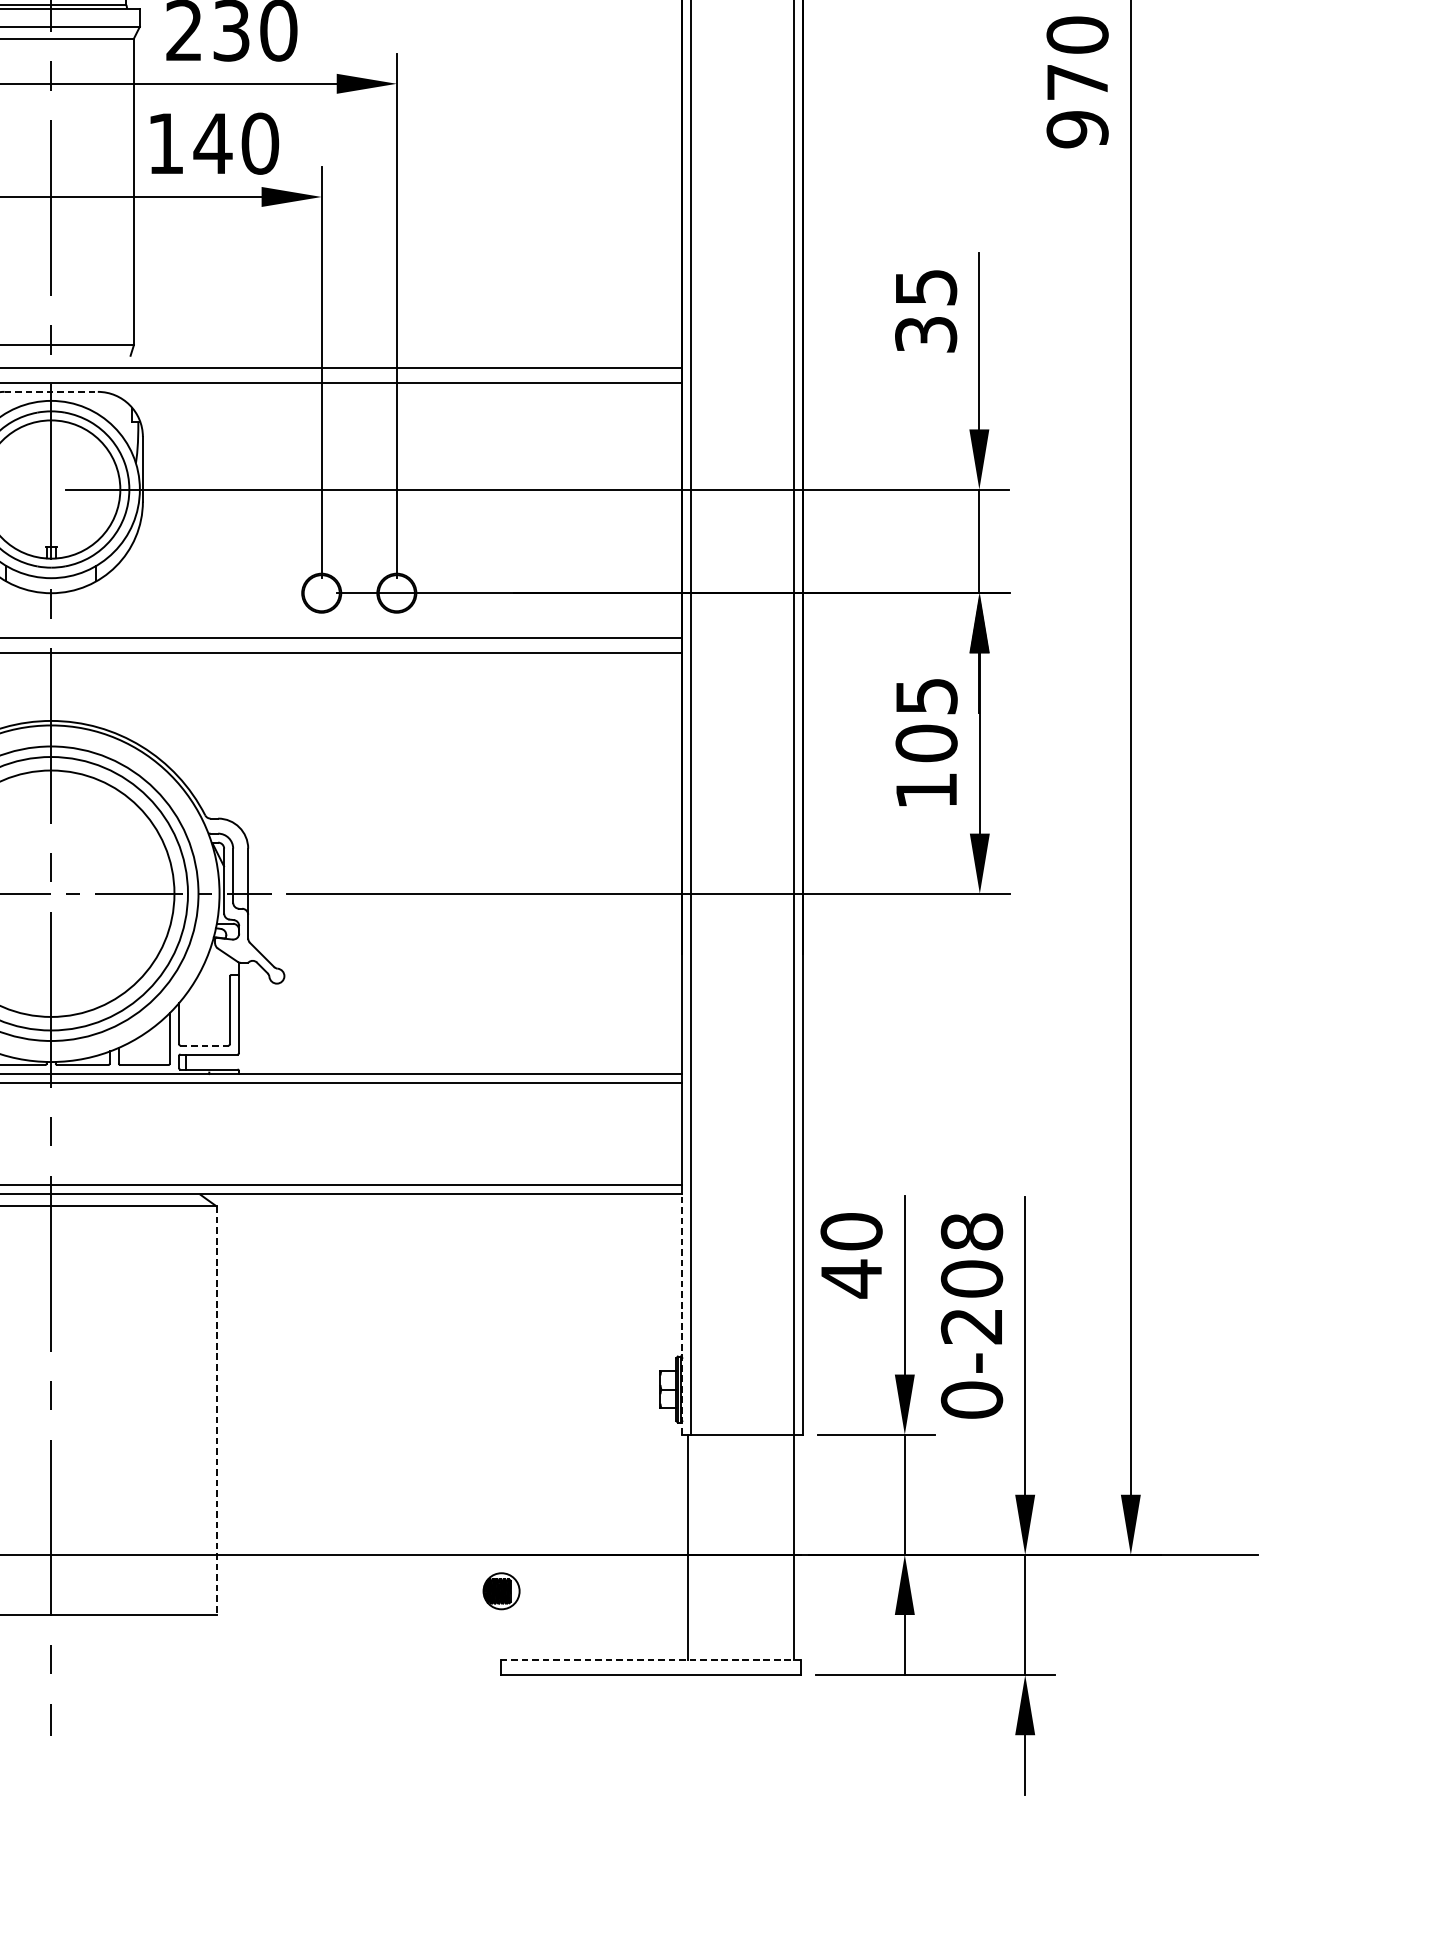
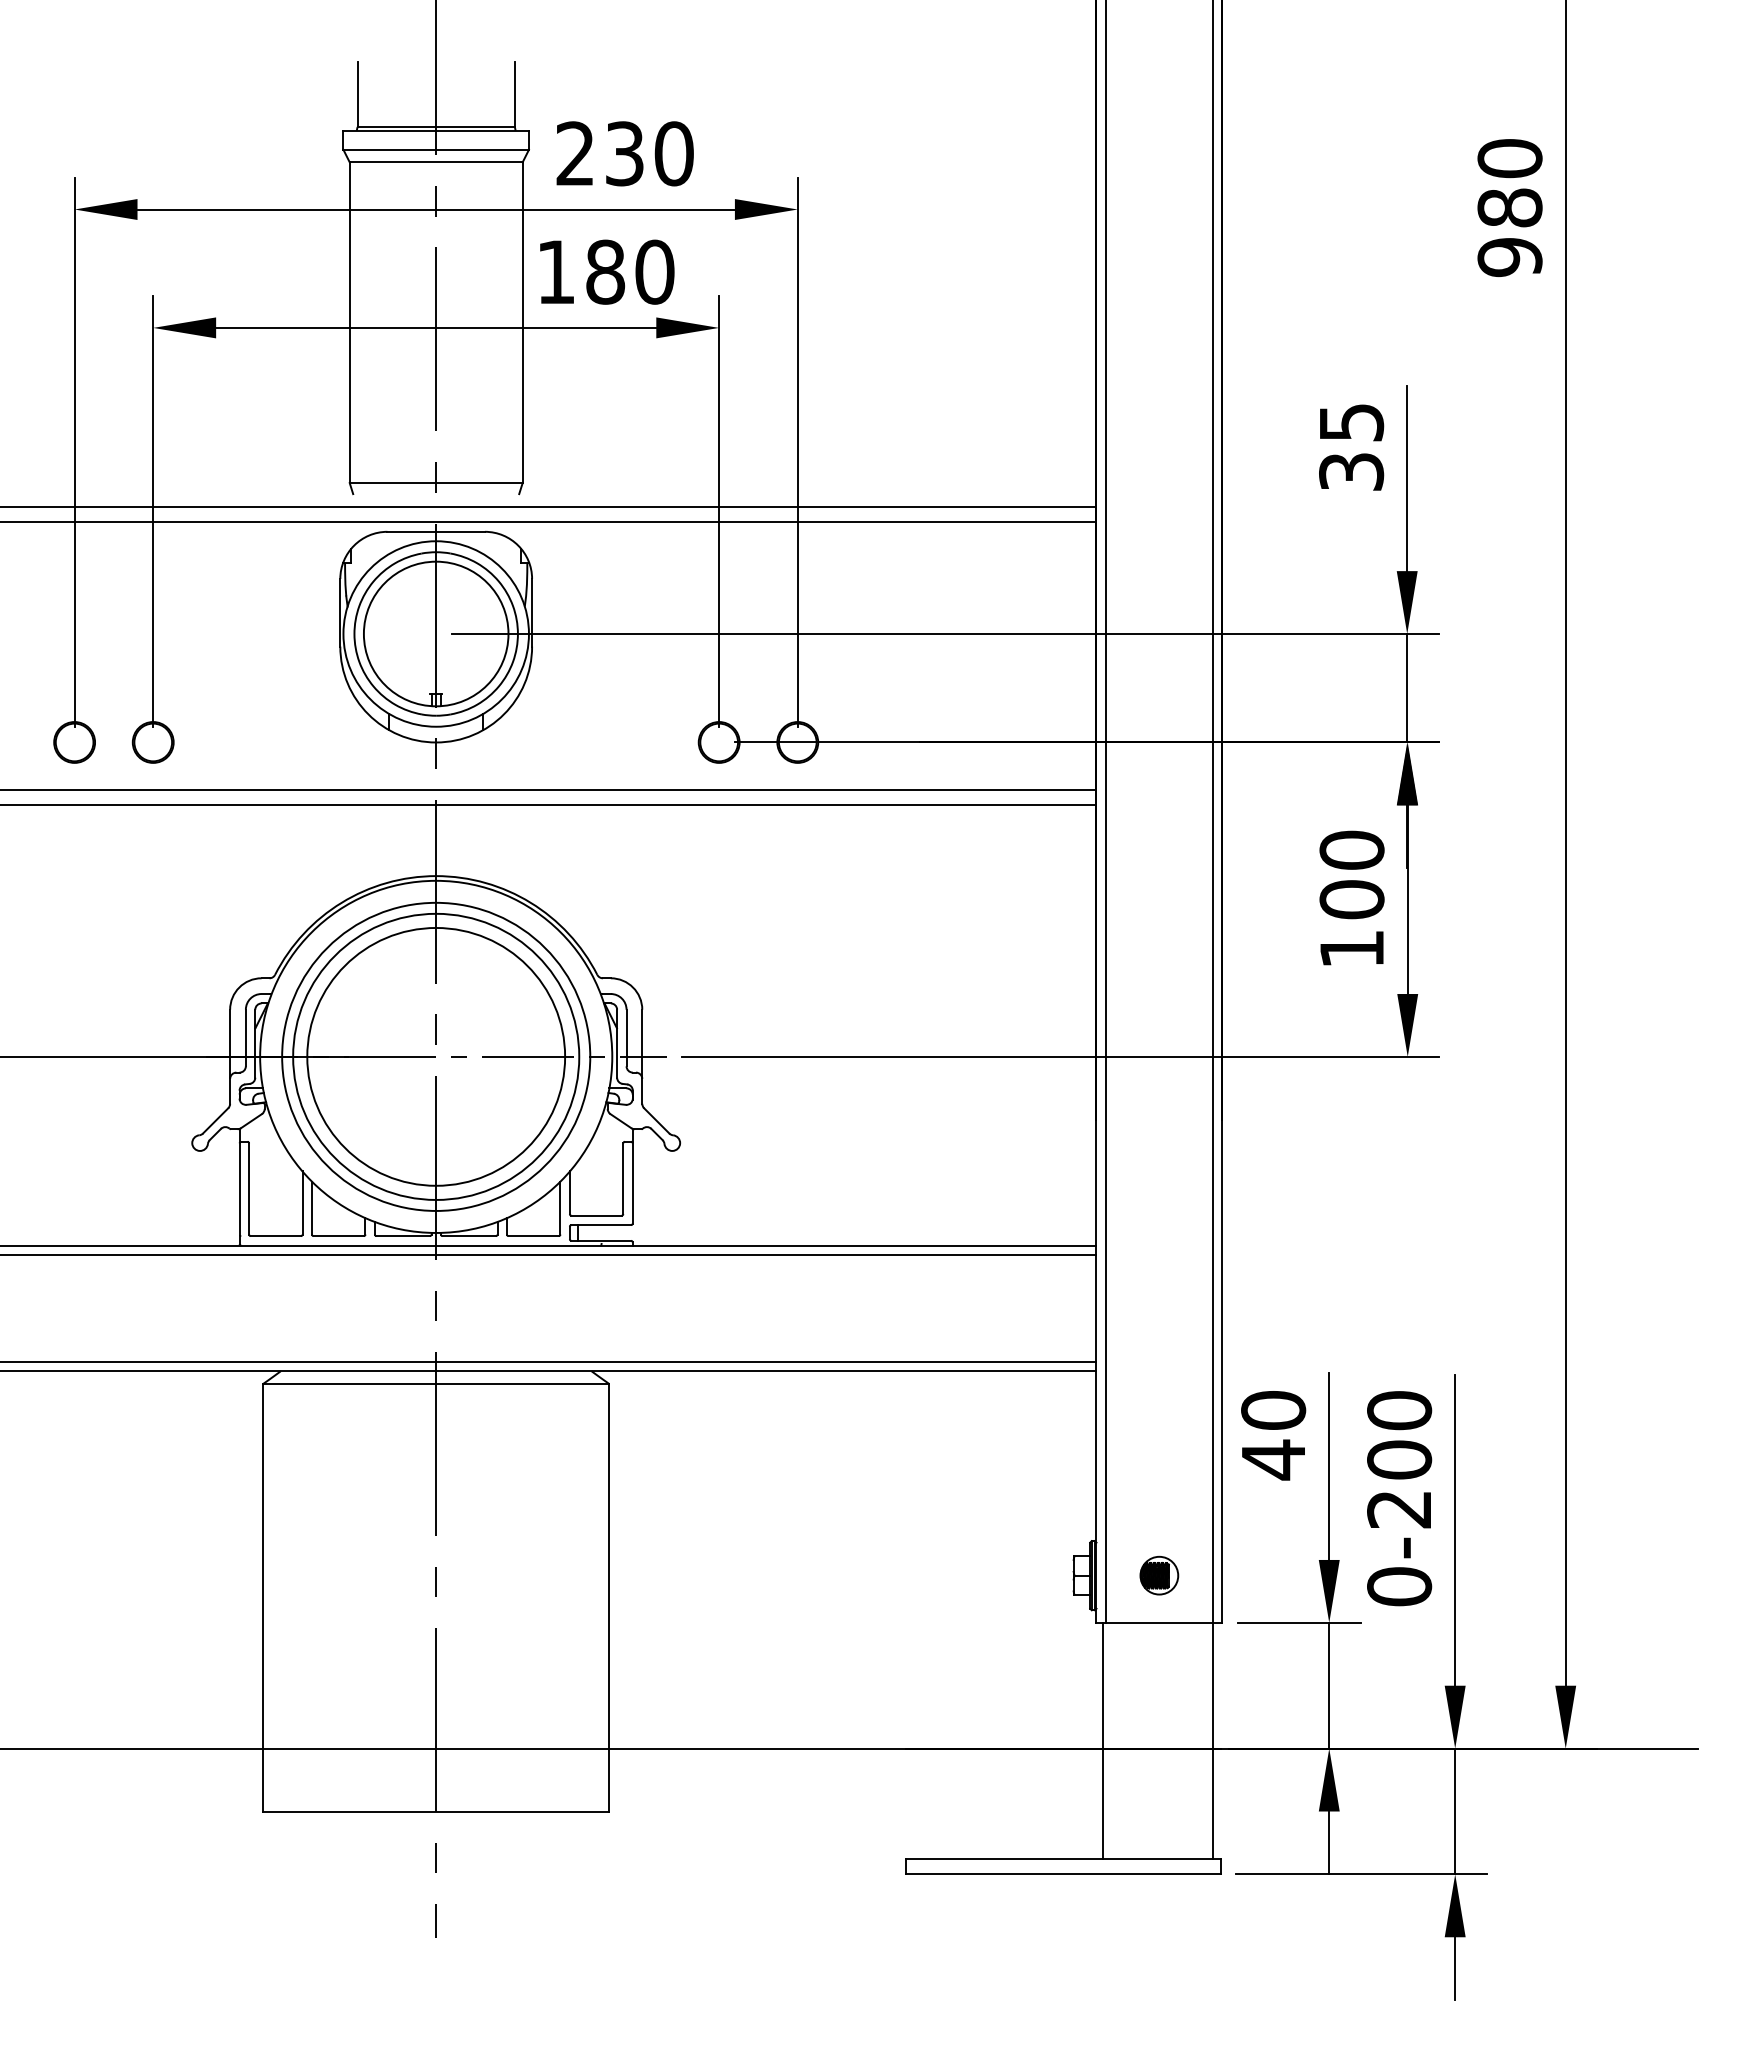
text: (1077, 81) -> (1509, 207), 970 -> 980
text: (212, 143) -> (604, 271), 140 -> 180
line: (51, 391) -> (436, 531), dashed -> solid
text: (926, 695) -> (1351, 849), 105 -> 100
line: (205, 1045) -> (597, 1215), dashed -> solid
text: (971, 1231) -> (1399, 1410), 0-208 -> 0-200
line: (682, 1314) -> (1096, 1497), dashed -> solid
line: (216, 1410) -> (609, 1597), dashed -> solid
part: (501, 1591) -> (1159, 1575), moved
line: (650, 1659) -> (1063, 1858), dashed -> solid

